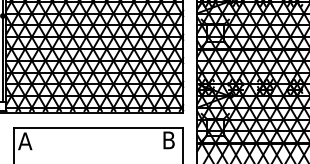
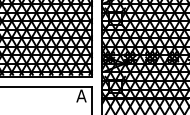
text: (168, 140) -> (81, 96), B -> A

